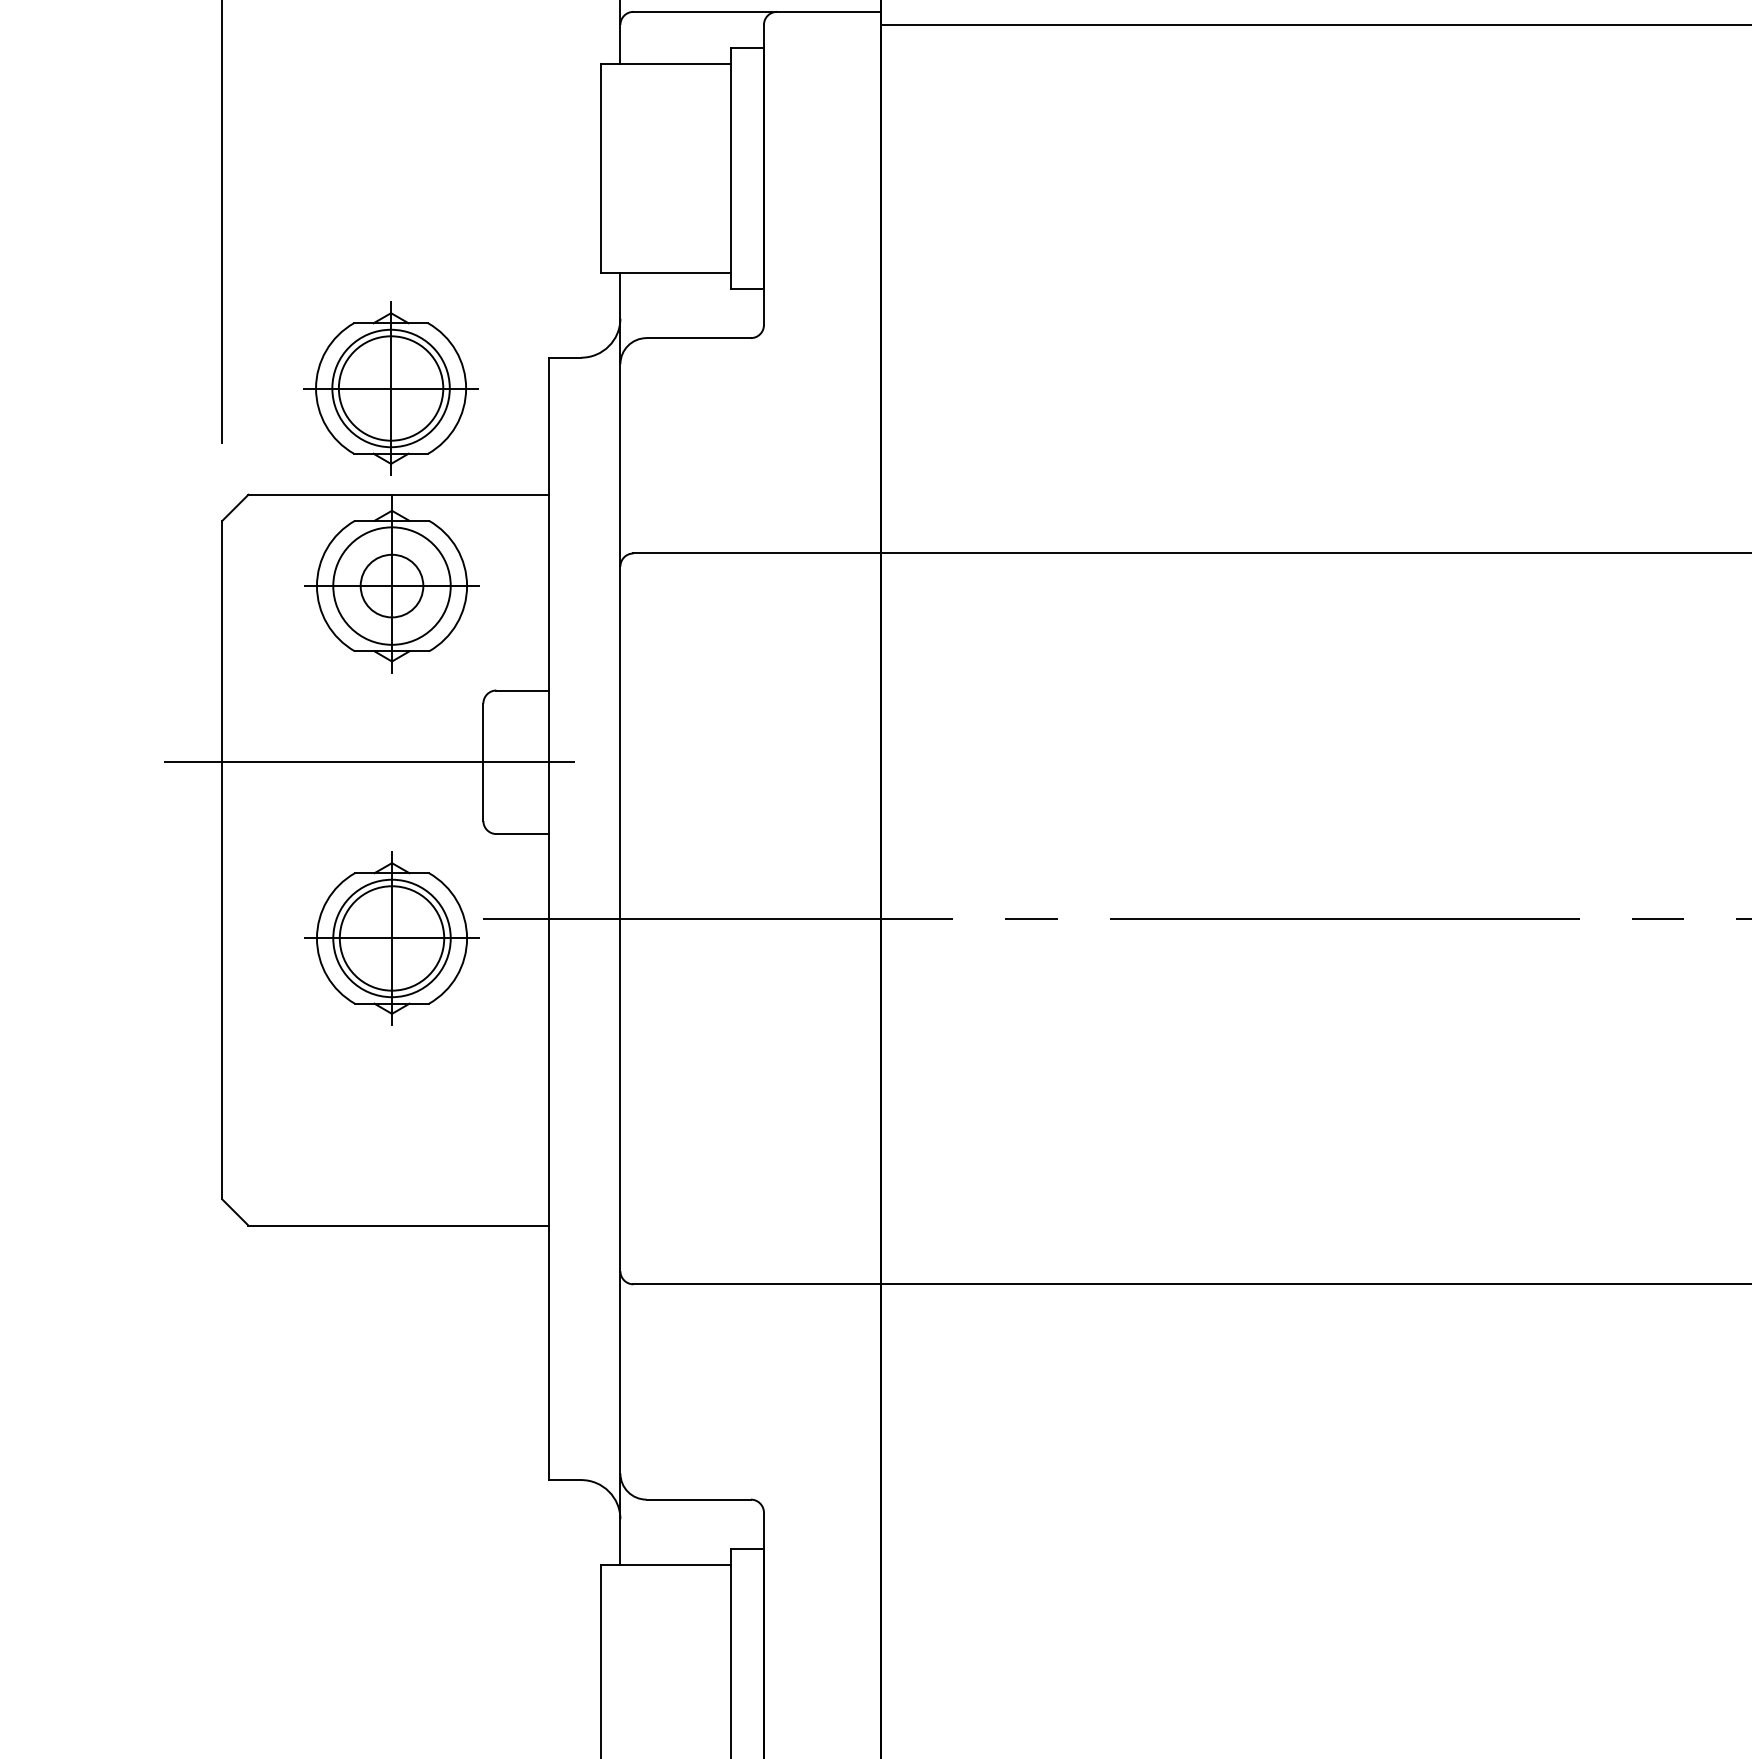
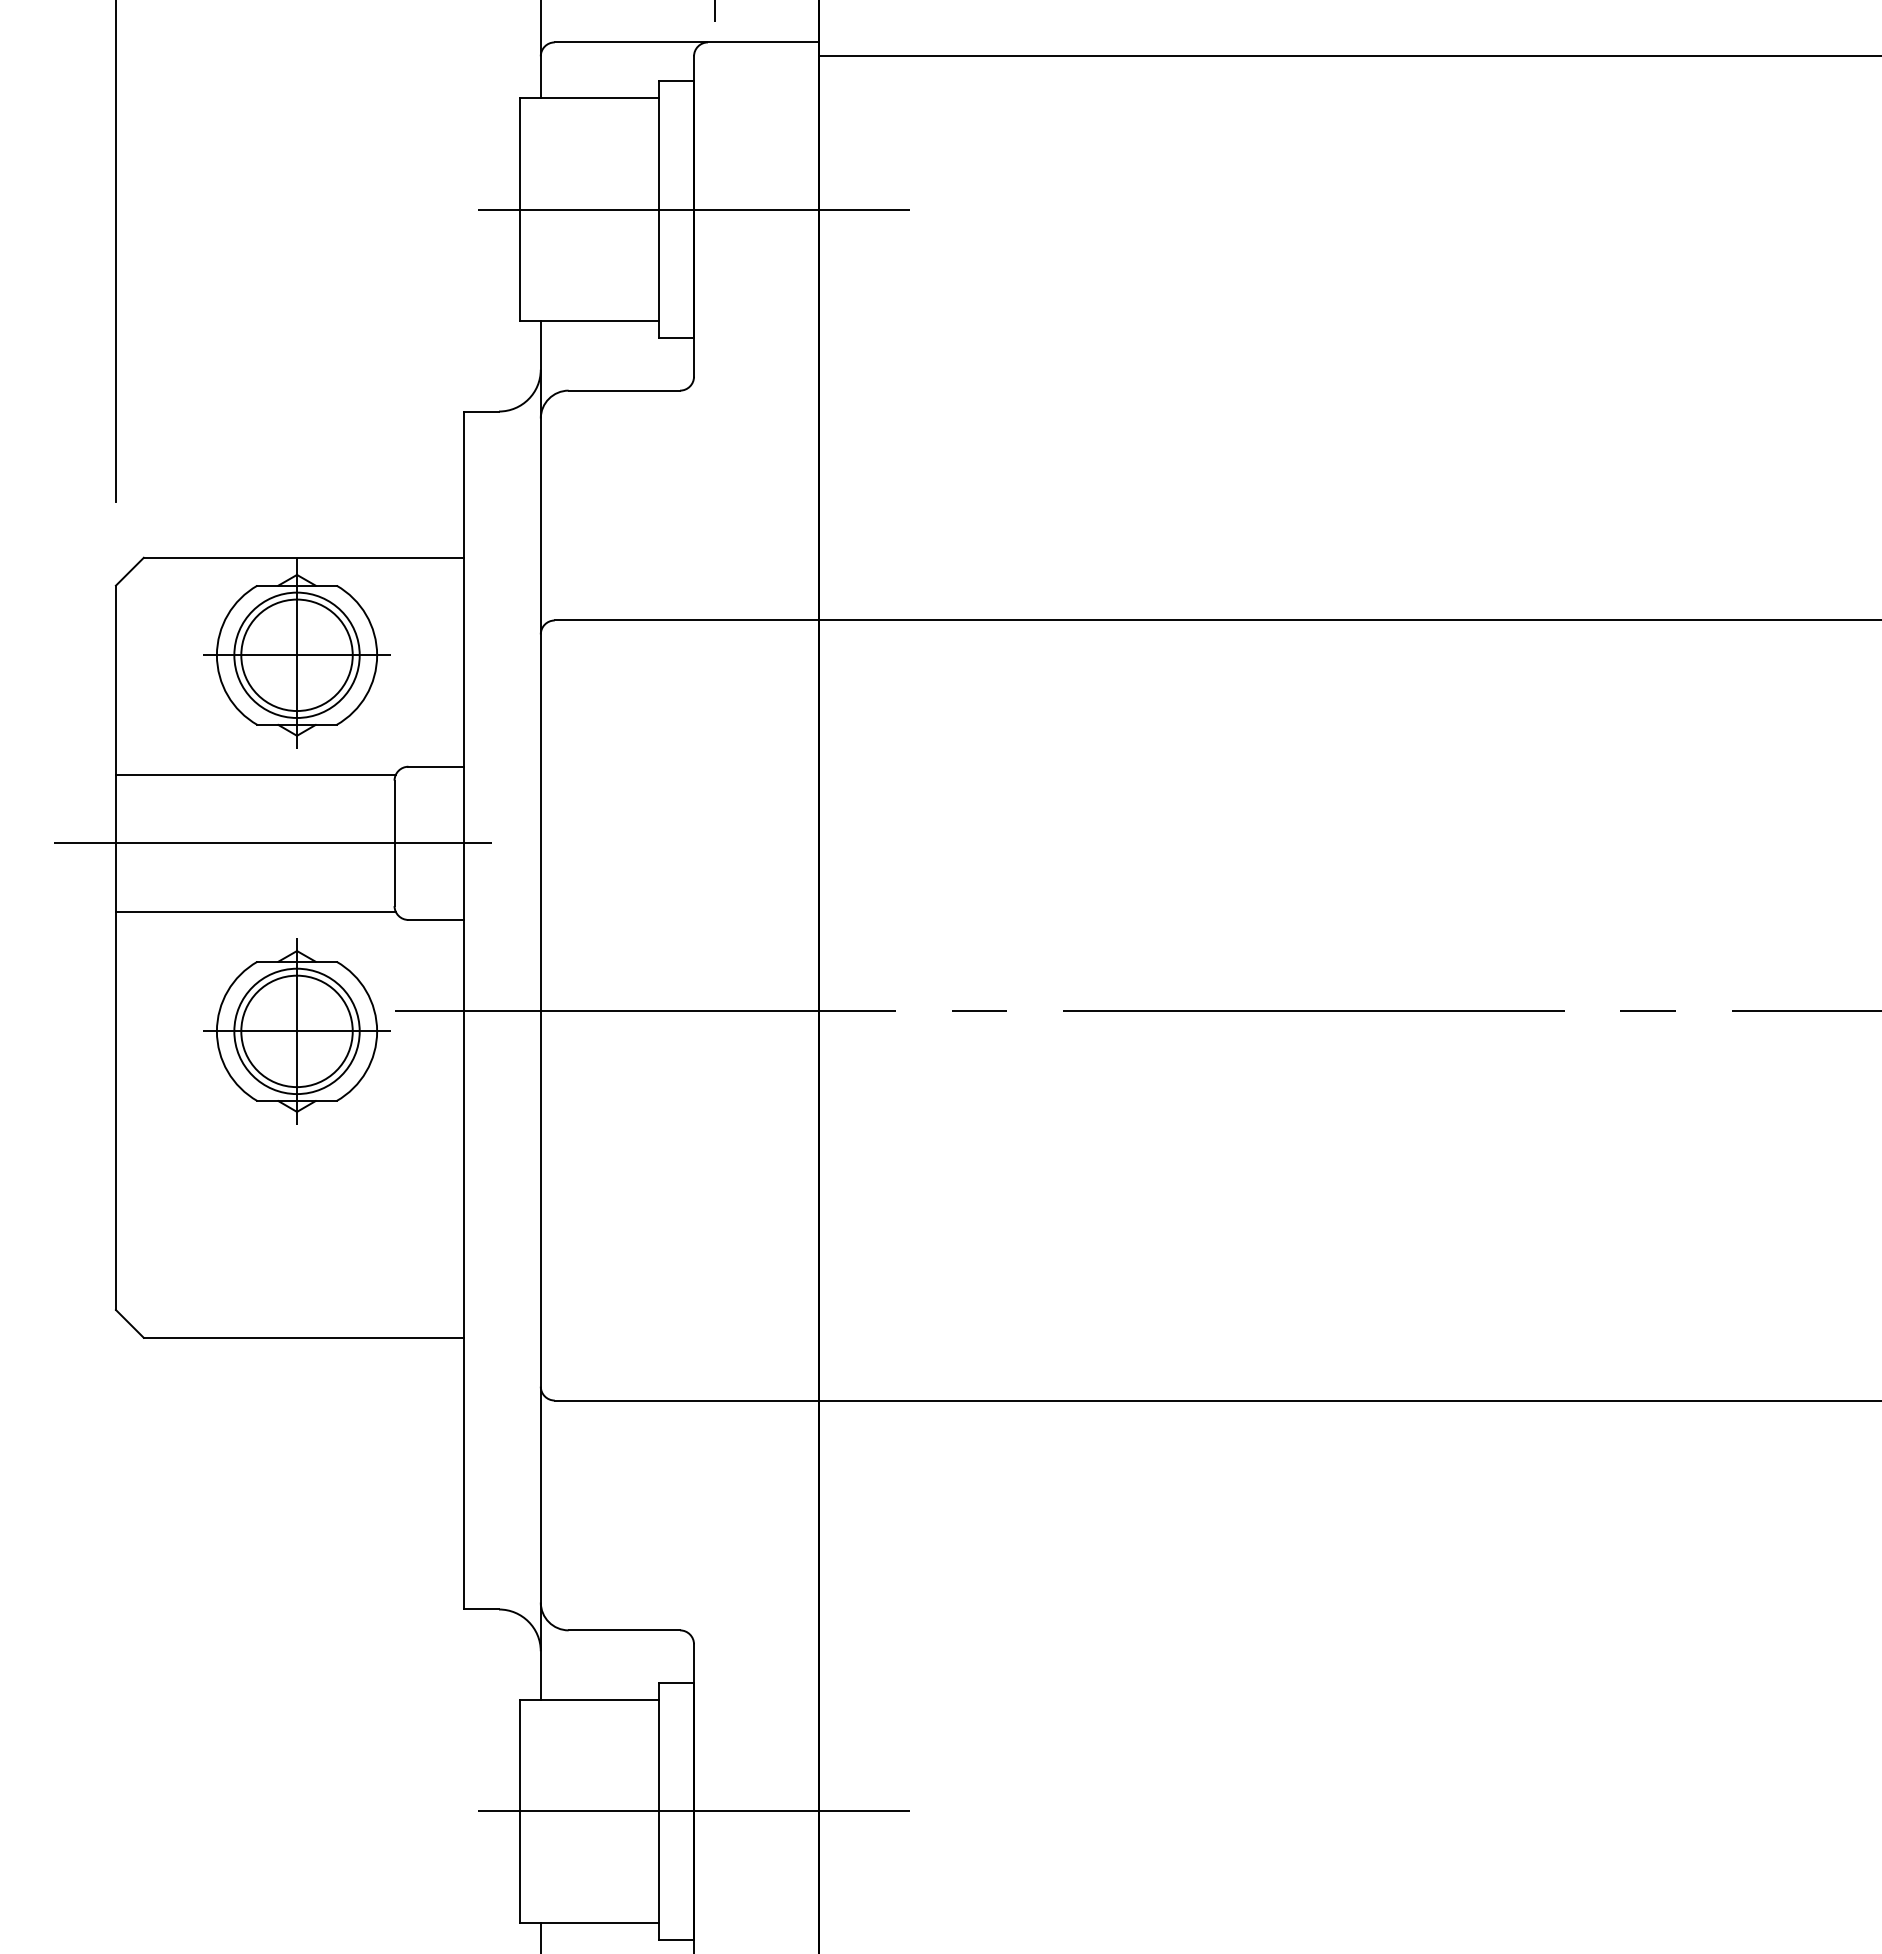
line: (764, 168) -> (694, 209), added
part: (390, 388) -> (295, 444), removed
circle: (391, 586) -> (296, 655), size x1.67
line: (353, 698) -> (255, 775), added
line: (353, 826) -> (255, 911), added
line: (764, 1669) -> (694, 1811), added

